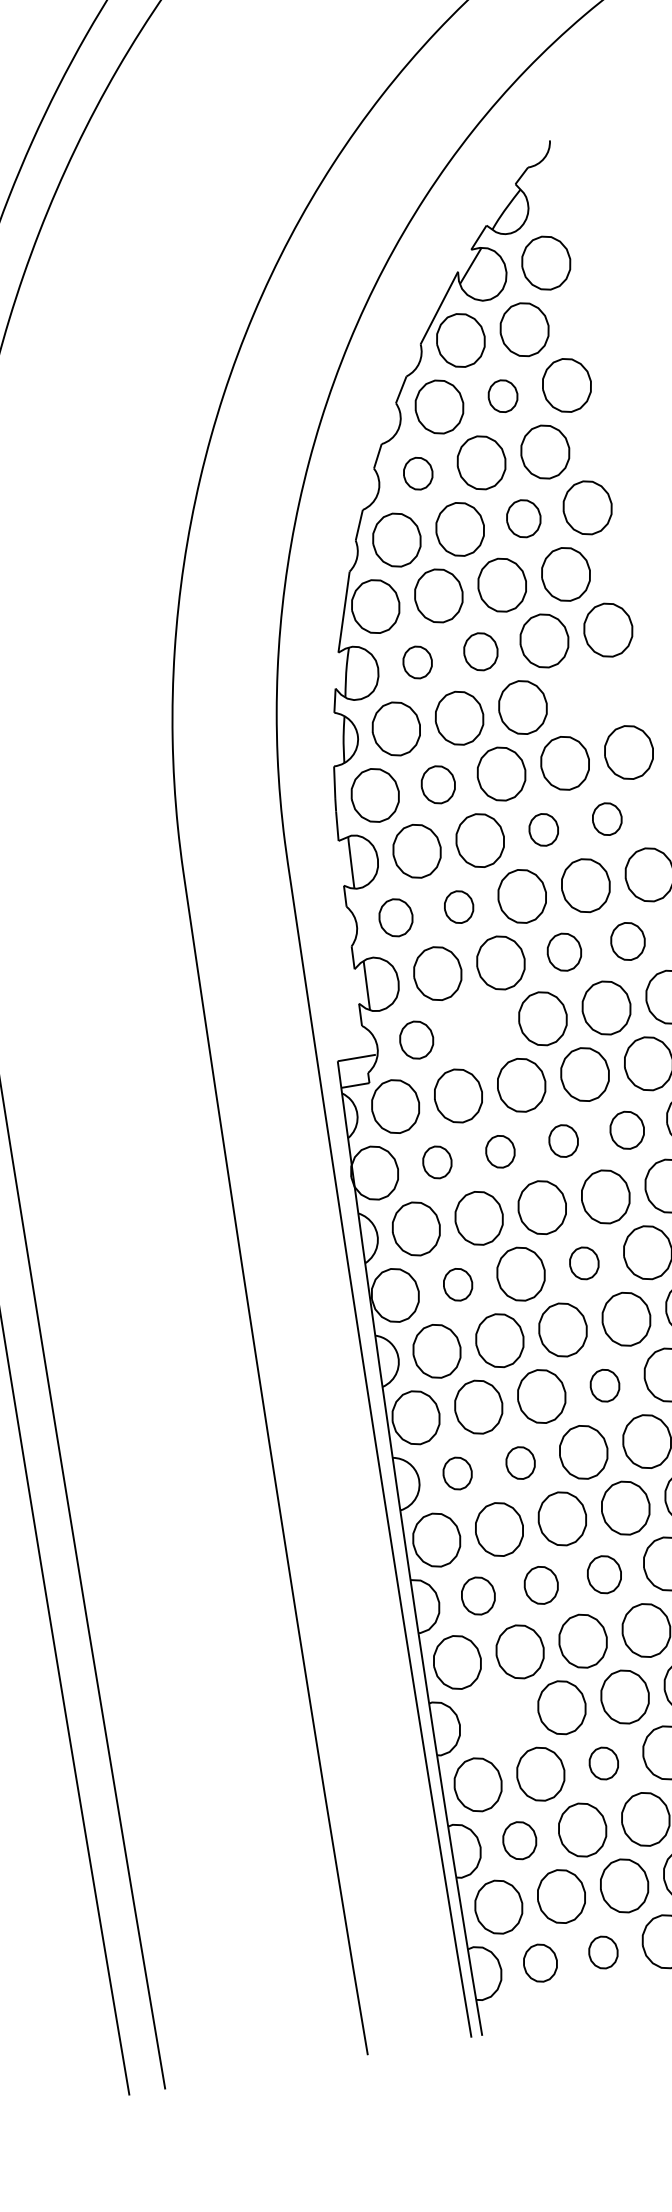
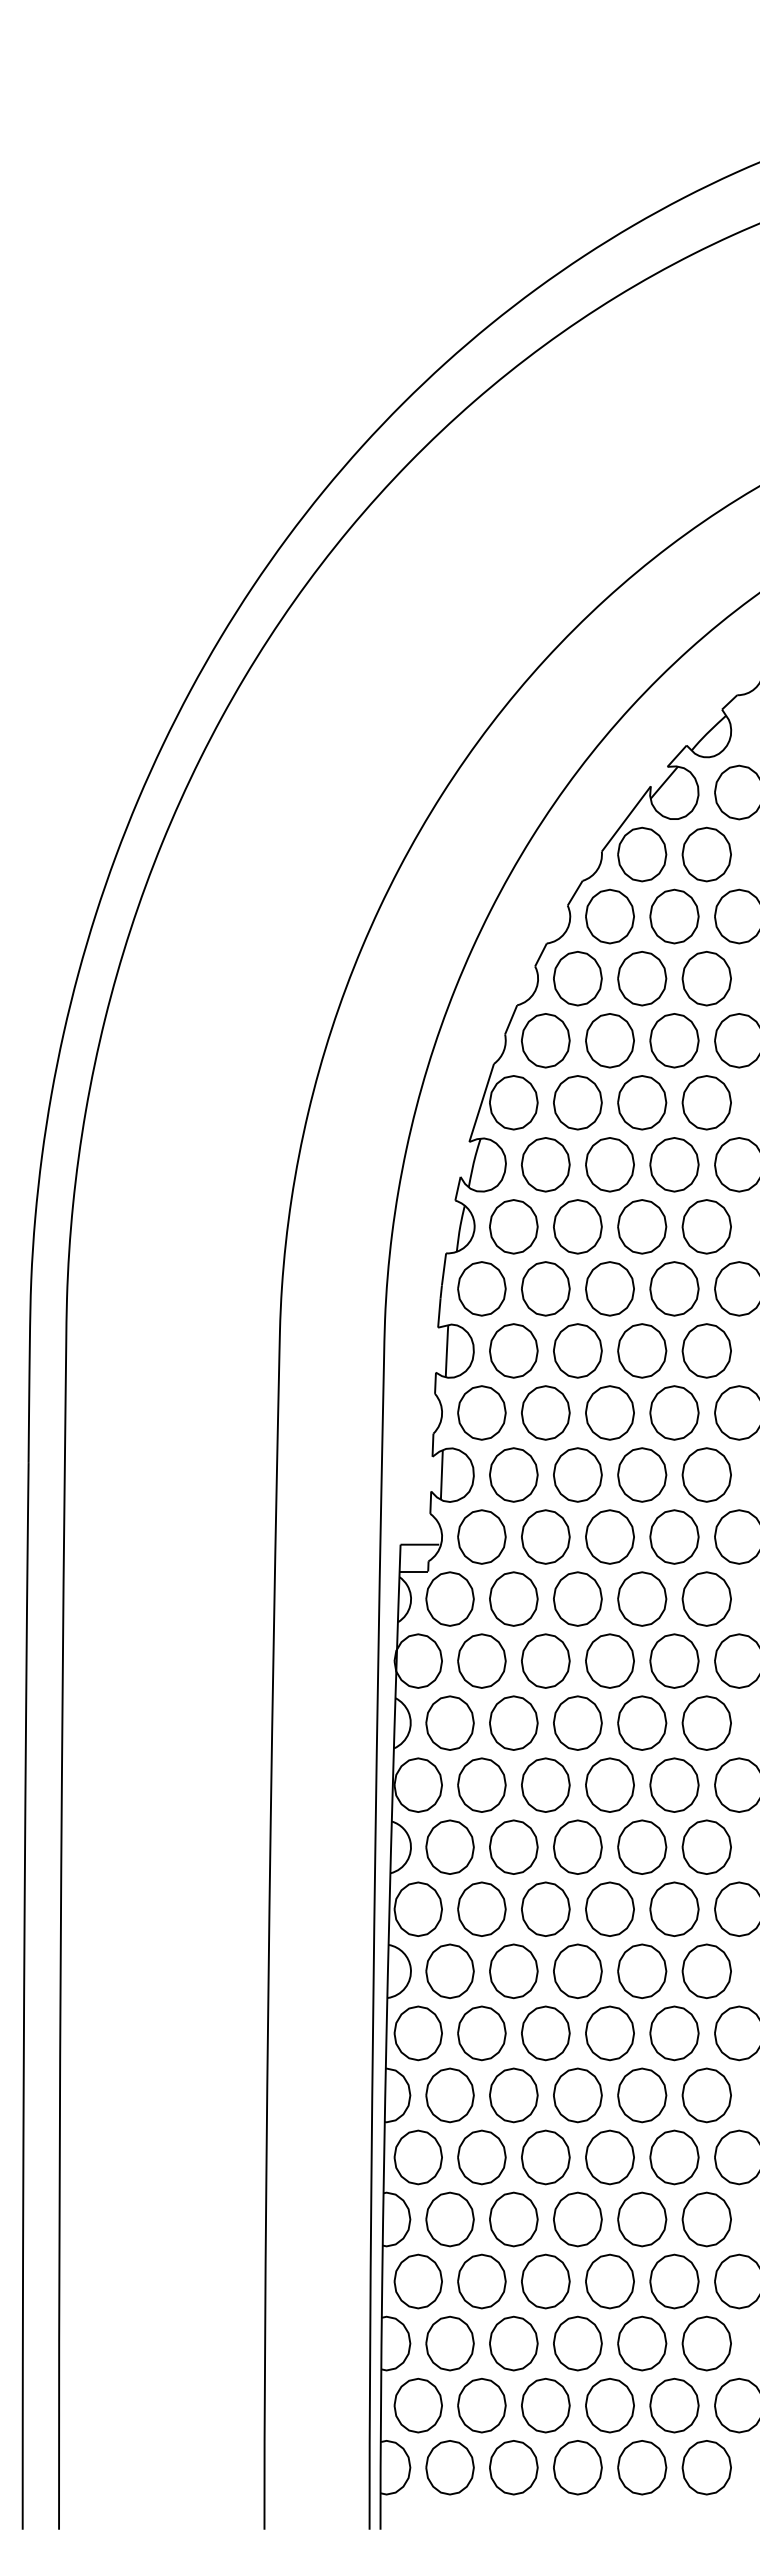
part: (503, 396) -> (674, 916), size x1.67
part: (417, 473) -> (577, 978), size x1.67
part: (523, 518) -> (674, 1040), size x1.43
part: (480, 651) -> (609, 1164), size x1.43
part: (417, 662) -> (545, 1164), size x1.67
part: (586, 696) -> (706, 1226), added
part: (437, 784) -> (545, 1288), size x1.43
part: (607, 818) -> (706, 1350), size x1.67
part: (543, 829) -> (642, 1350), size x1.67
part: (458, 906) -> (545, 1412), size x1.67
part: (395, 917) -> (481, 1412), size x1.43
part: (627, 941) -> (706, 1474), size x1.43
part: (564, 951) -> (642, 1474), size x1.43
part: (479, 1029) -> (545, 1536), added
part: (416, 1039) -> (481, 1536), size x1.43
part: (627, 1129) -> (674, 1660), size x1.43
part: (563, 1140) -> (609, 1660), size x1.67
part: (499, 1151) -> (545, 1660), size x1.67
part: (436, 1161) -> (481, 1660), size x1.67
part: (583, 1262) -> (609, 1784), size x1.67
part: (457, 1284) -> (481, 1784), size x1.67
part: (604, 1385) -> (609, 1908), size x1.67
part: (520, 1463) -> (513, 1971), size x1.67
part: (457, 1472) -> (449, 1970), size x1.67
part: (604, 1574) -> (577, 2095), size x1.43
part: (540, 1585) -> (513, 2095), size x1.43
part: (477, 1596) -> (449, 2095), size x1.43
part: (498, 1718) -> (449, 2219), added
part: (603, 1763) -> (545, 2281), size x1.67
part: (519, 1840) -> (449, 2343), size x1.43
part: (603, 1952) -> (513, 2467), size x1.67
part: (539, 1962) -> (449, 2467), size x1.43

